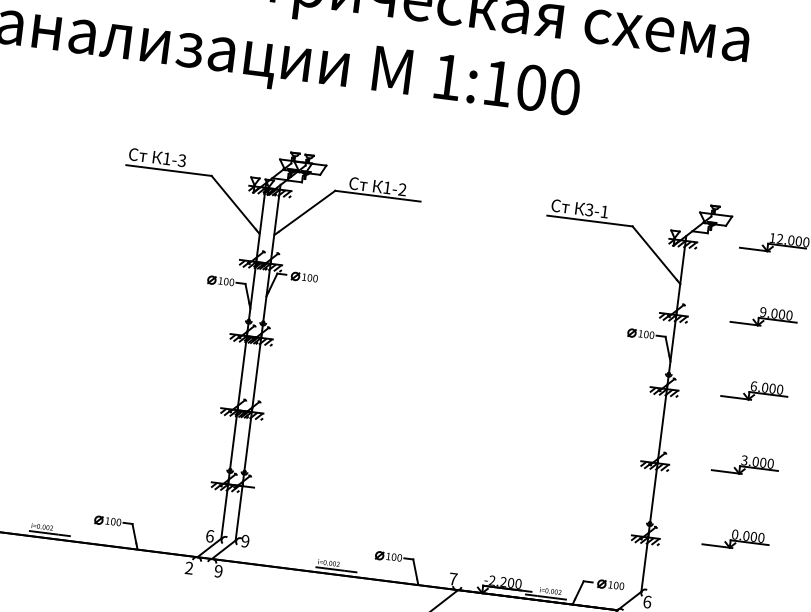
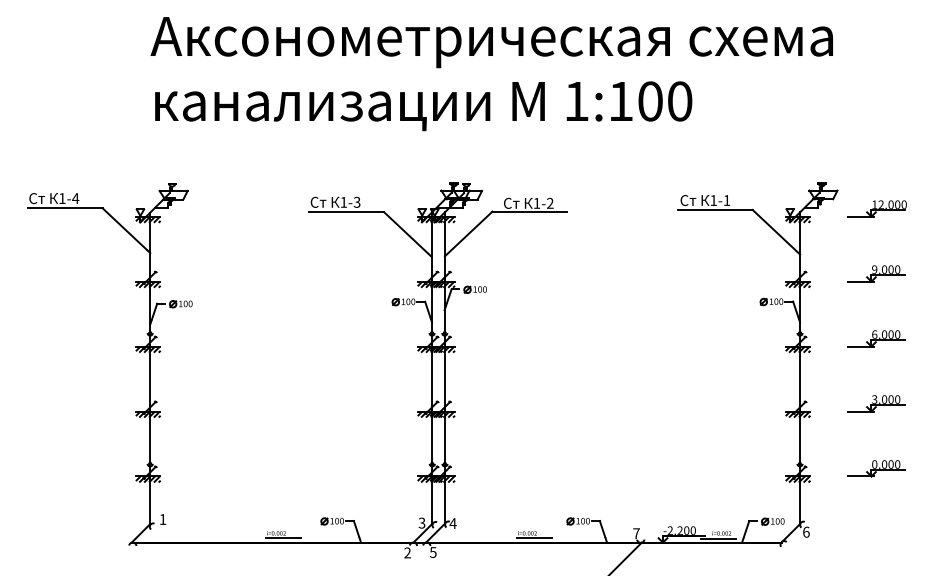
text: (589, 209) -> (713, 200), 3-1 -> 1-1
hatch: (239, 489) -> (442, 479), added
text: (209, 535) -> (421, 522), 6 -> 3
text: (244, 541) -> (452, 523), 9 -> 4
text: (217, 571) -> (432, 552), 9 -> 5

